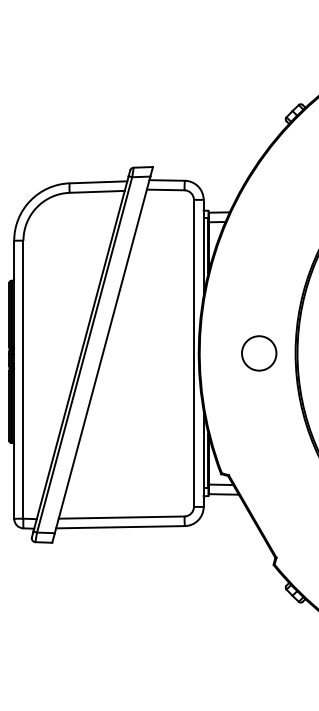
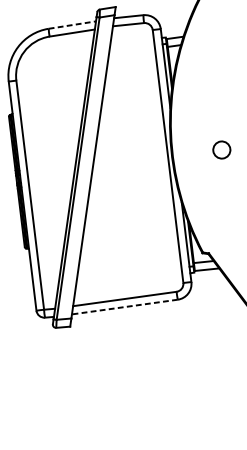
line: (98, 182) -> (72, 25), solid -> dashed
circle: (258, 353) -> (221, 150), size x0.6
line: (120, 527) -> (124, 307), solid -> dashed

